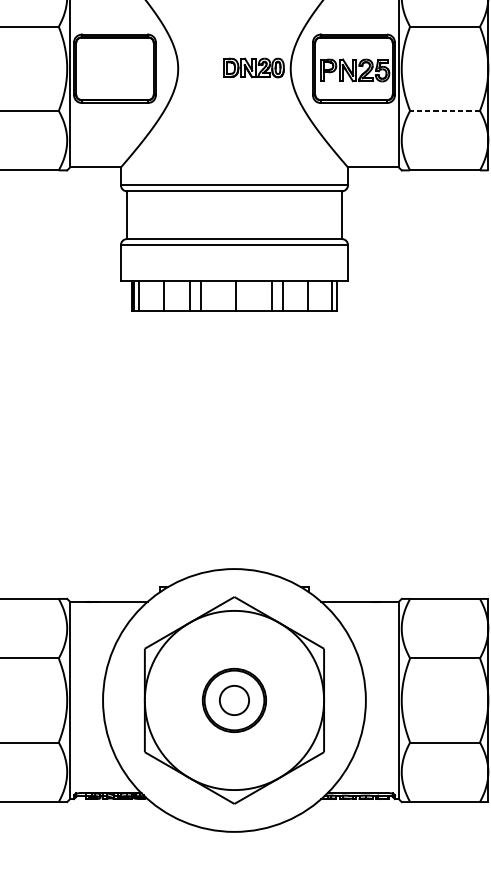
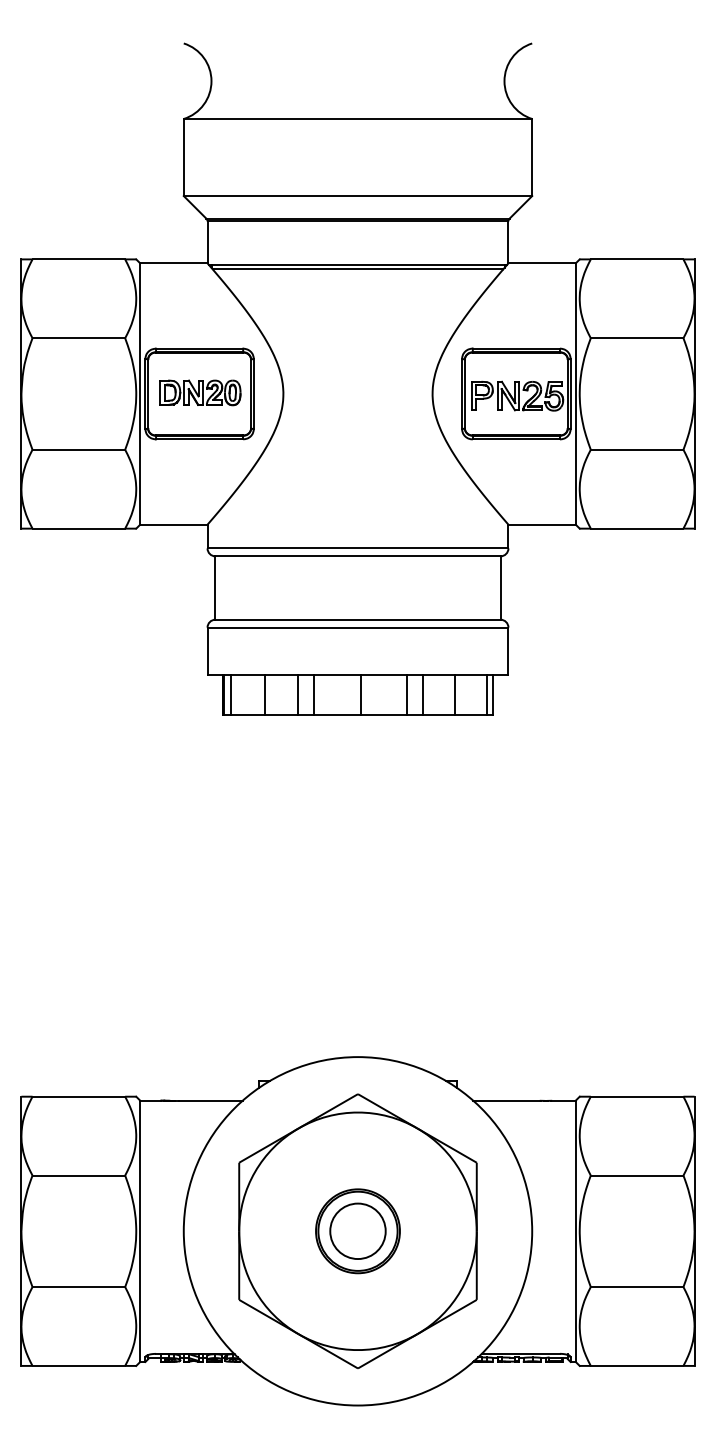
part: (253, 67) -> (200, 392), moved
line: (444, 110) -> (636, 449), dashed -> solid
circle: (234, 700) -> (357, 1231), size x1.43

